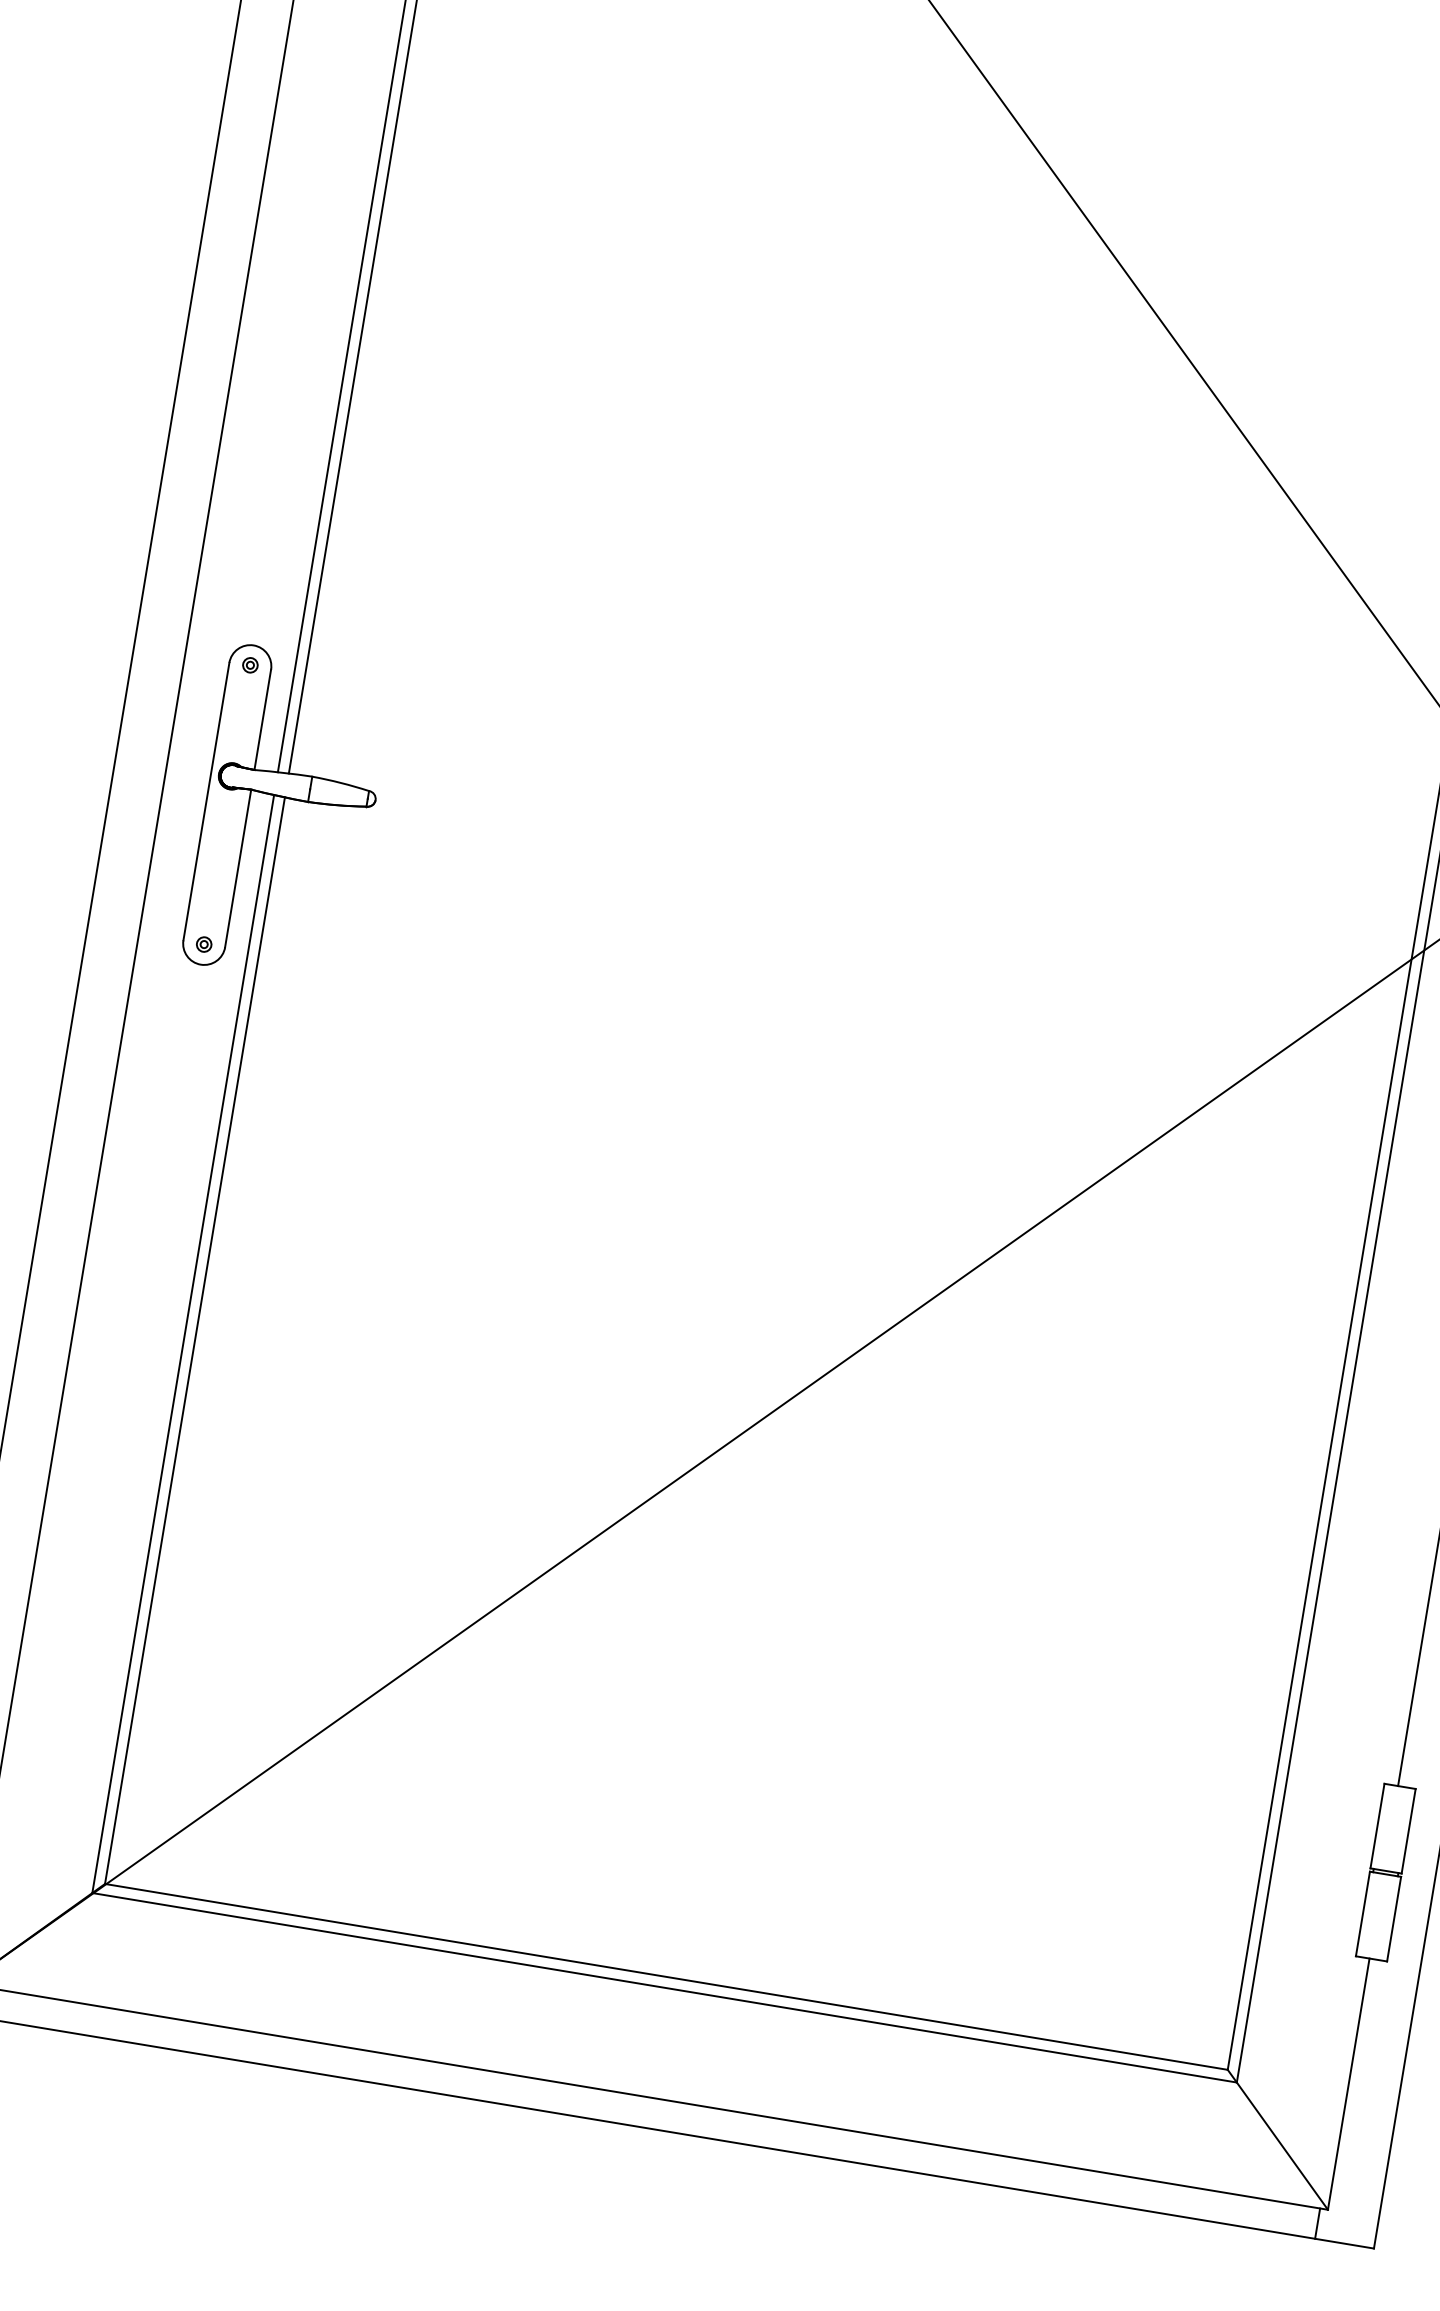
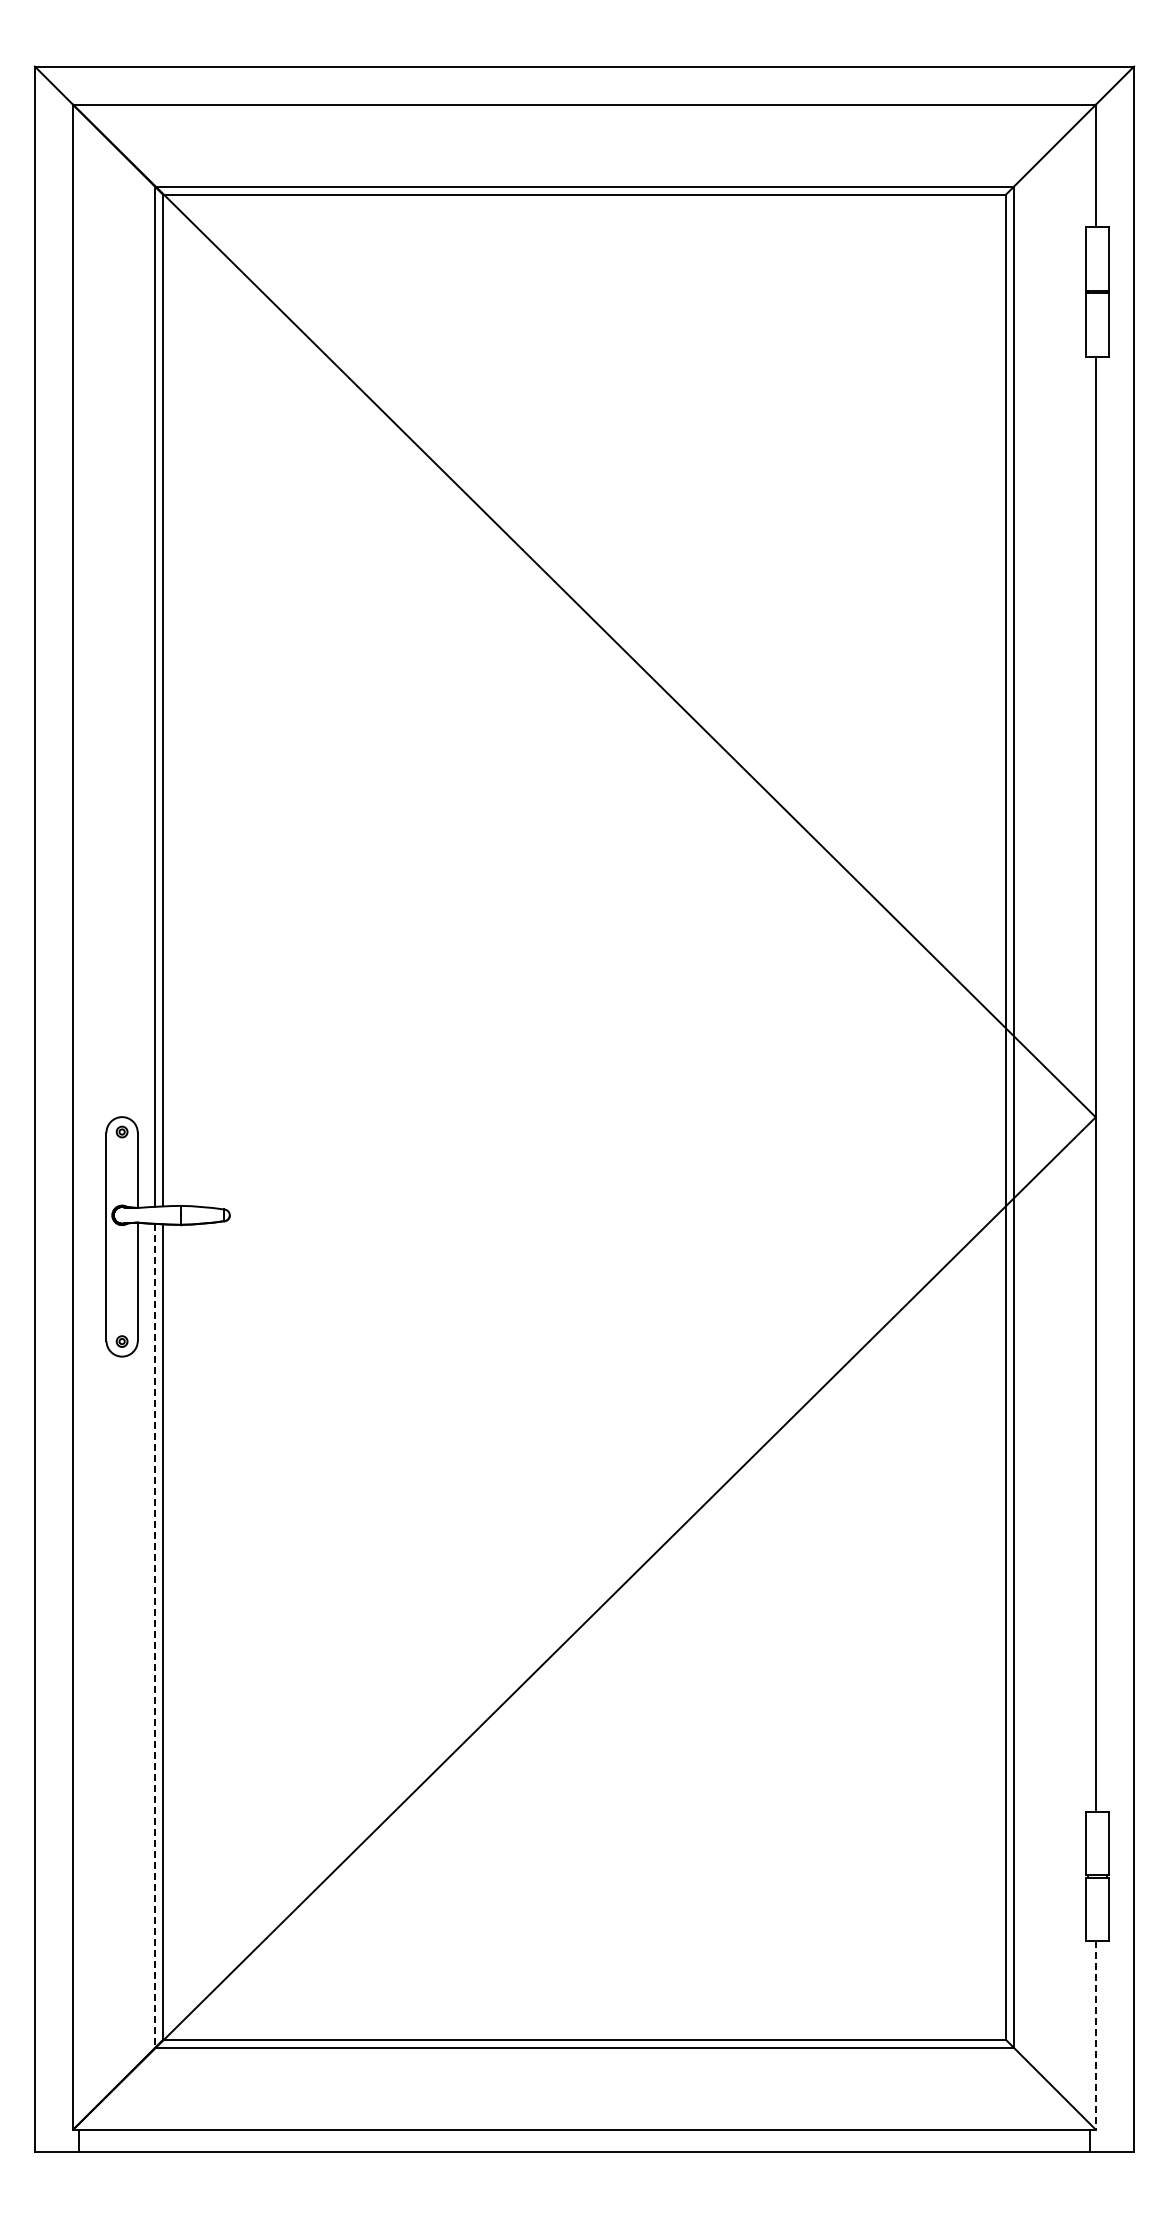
line: (183, 1343) -> (155, 1635), solid -> dashed
line: (1348, 2084) -> (1095, 2035), solid -> dashed

